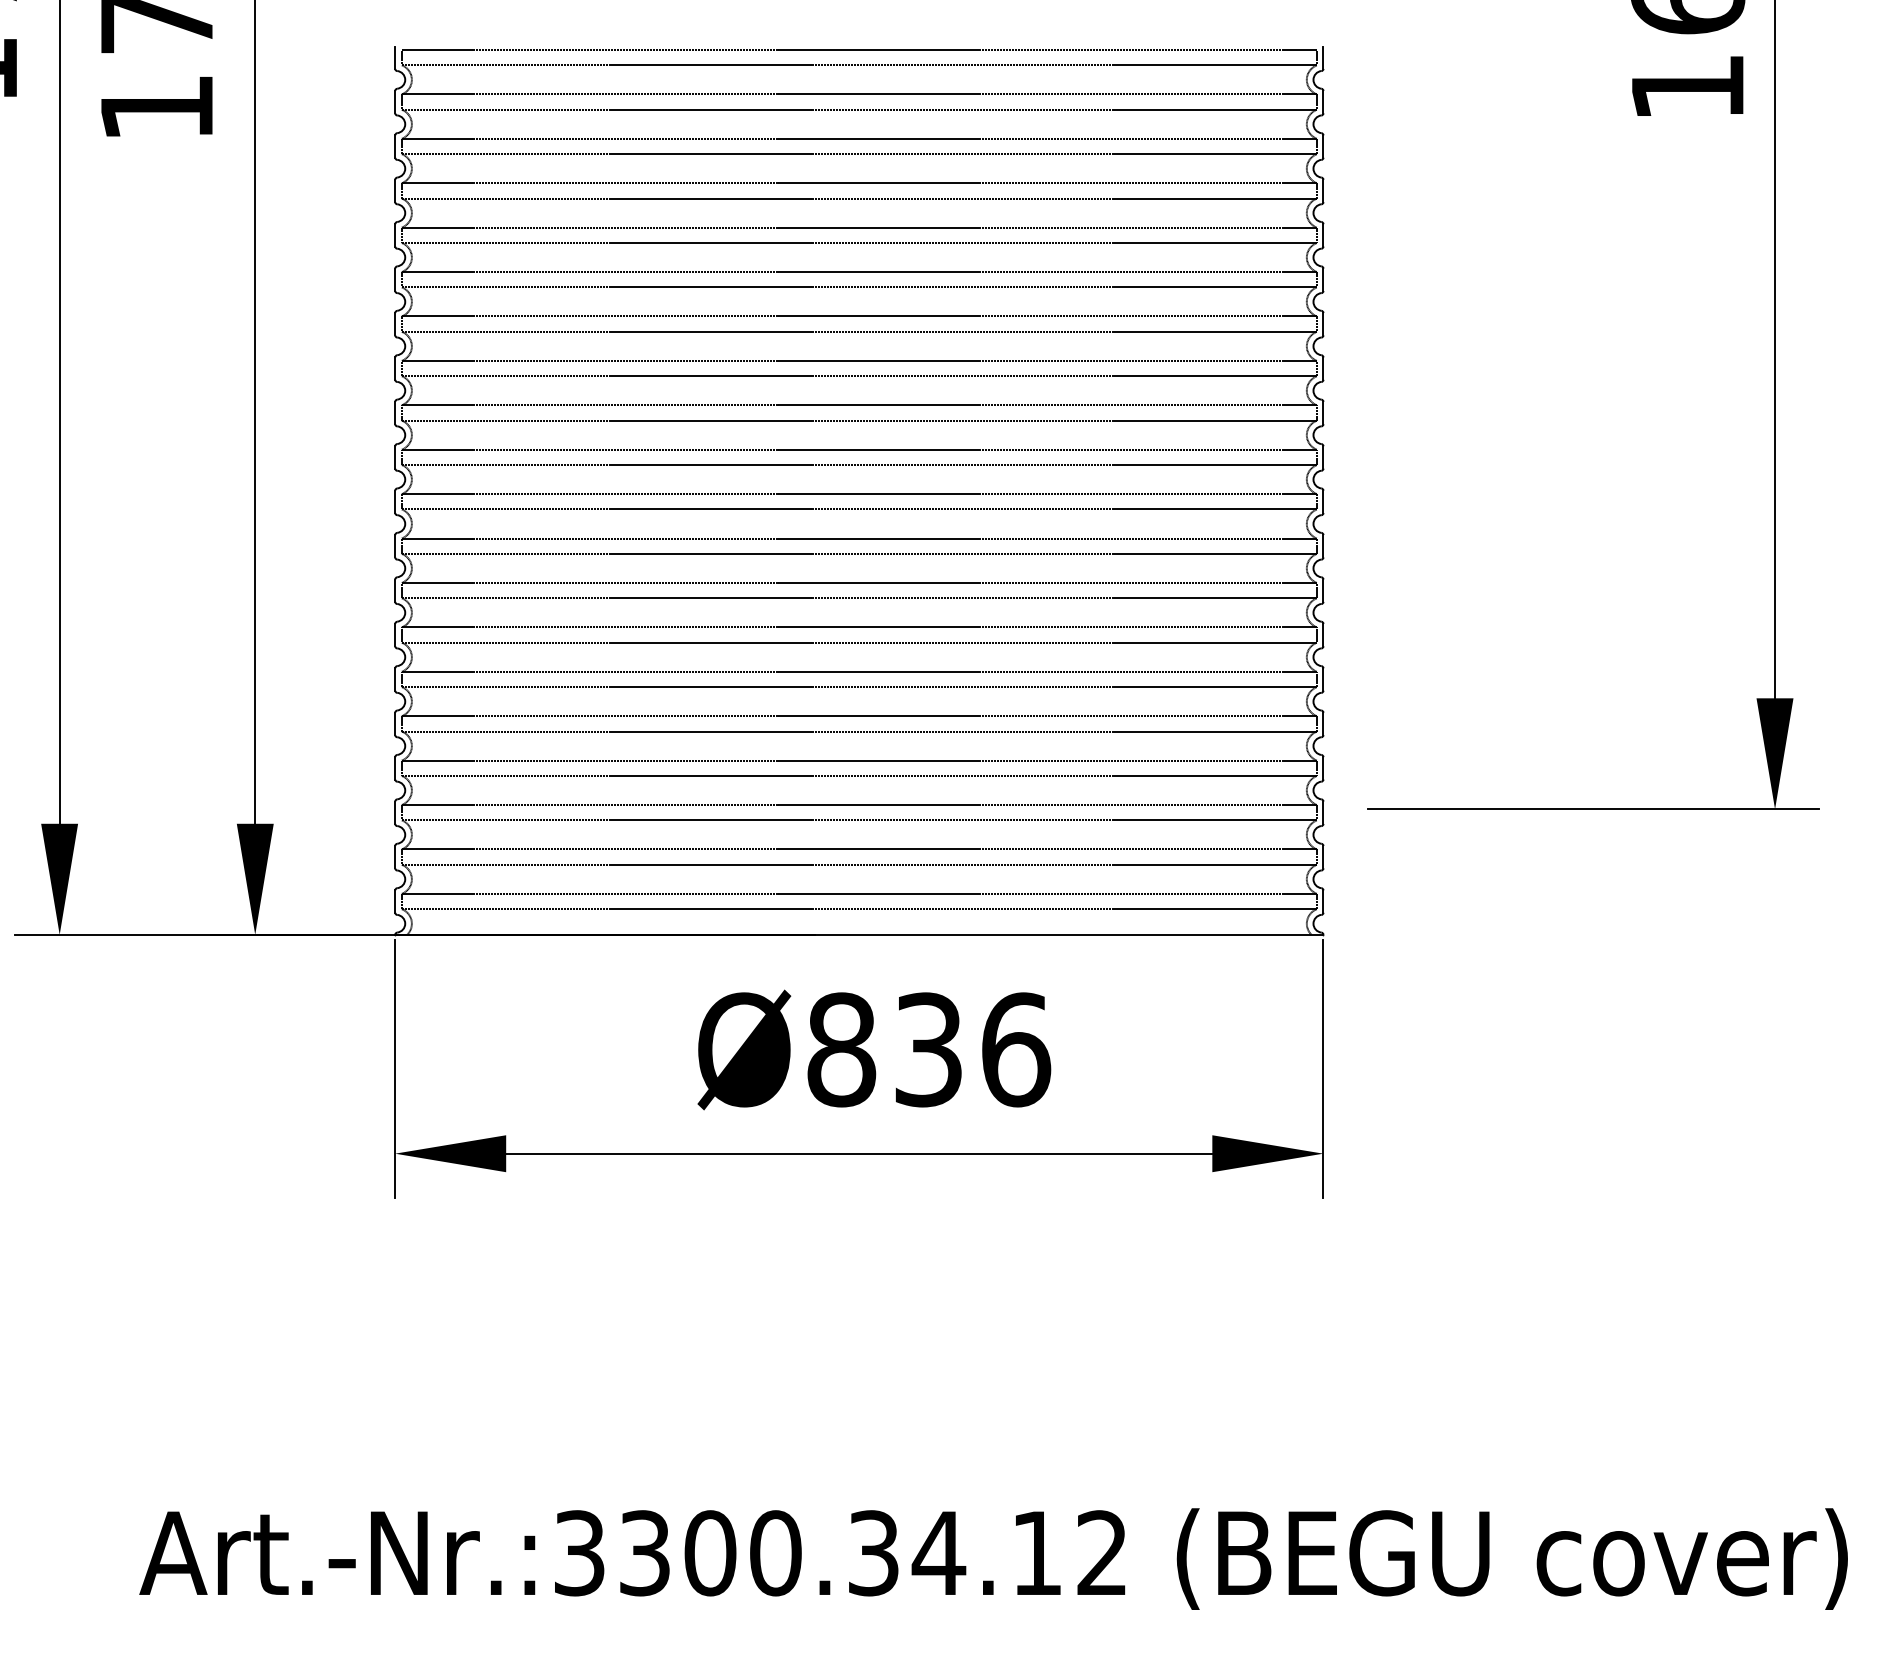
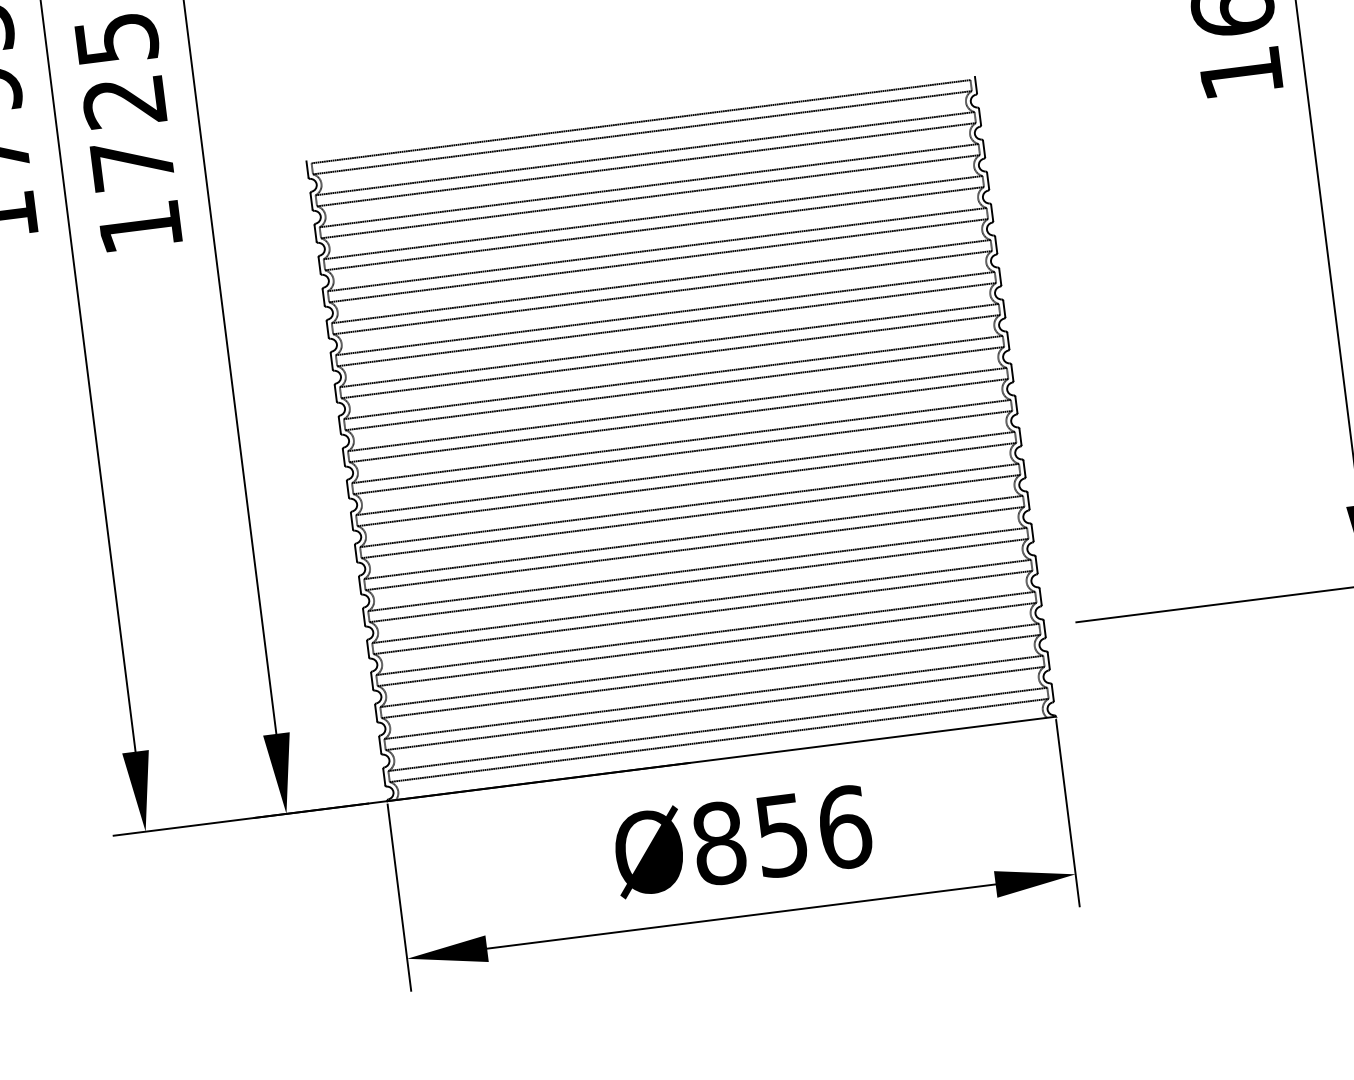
text: (928, 1049) -> (781, 835), Ø836 -> Ø856

